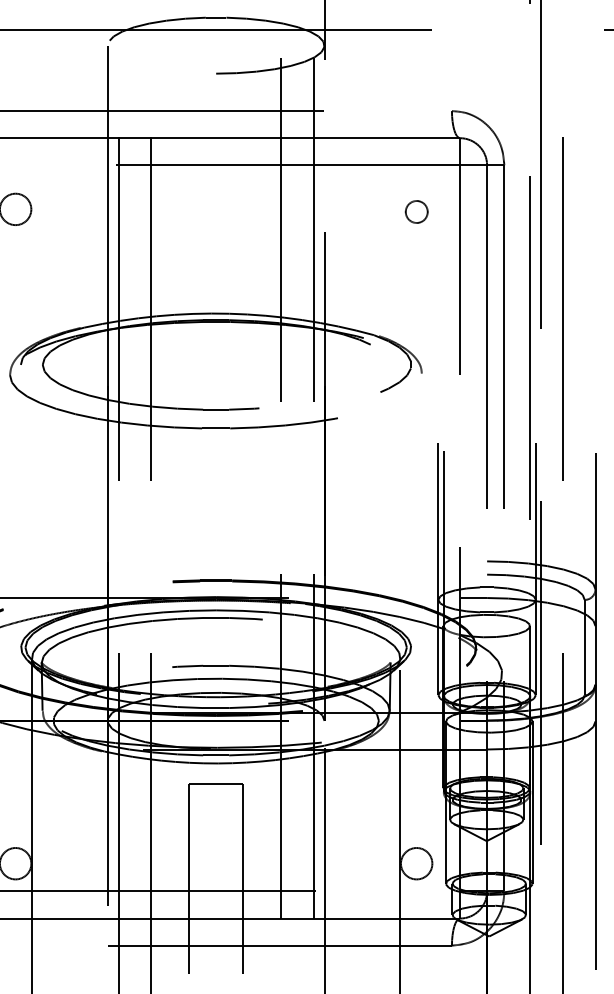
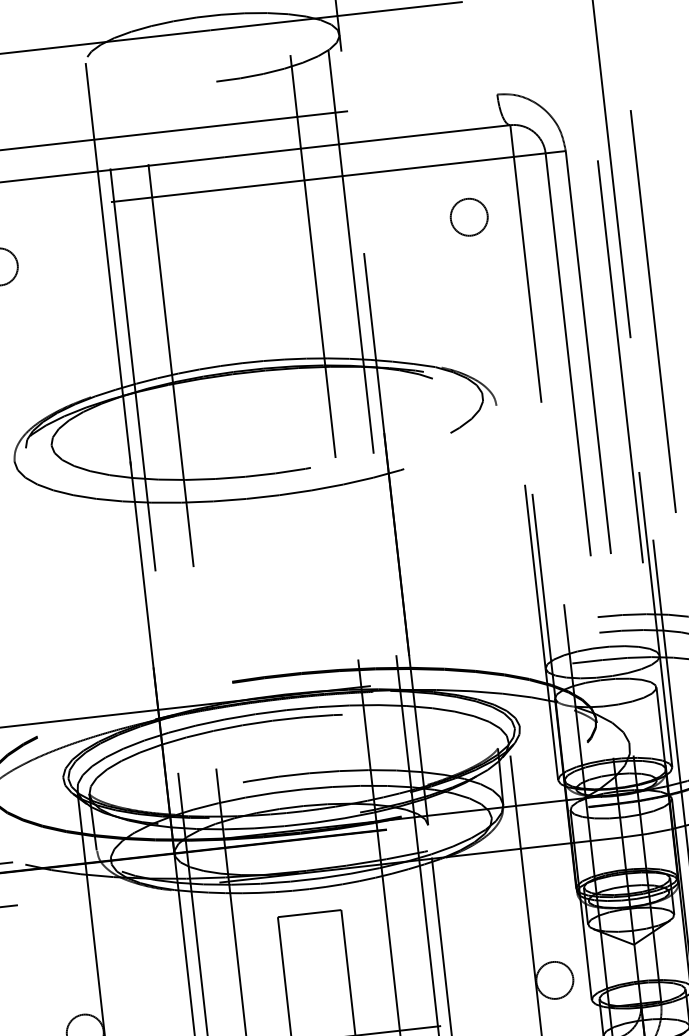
circle: (416, 211) -> (469, 216), size x1.43

